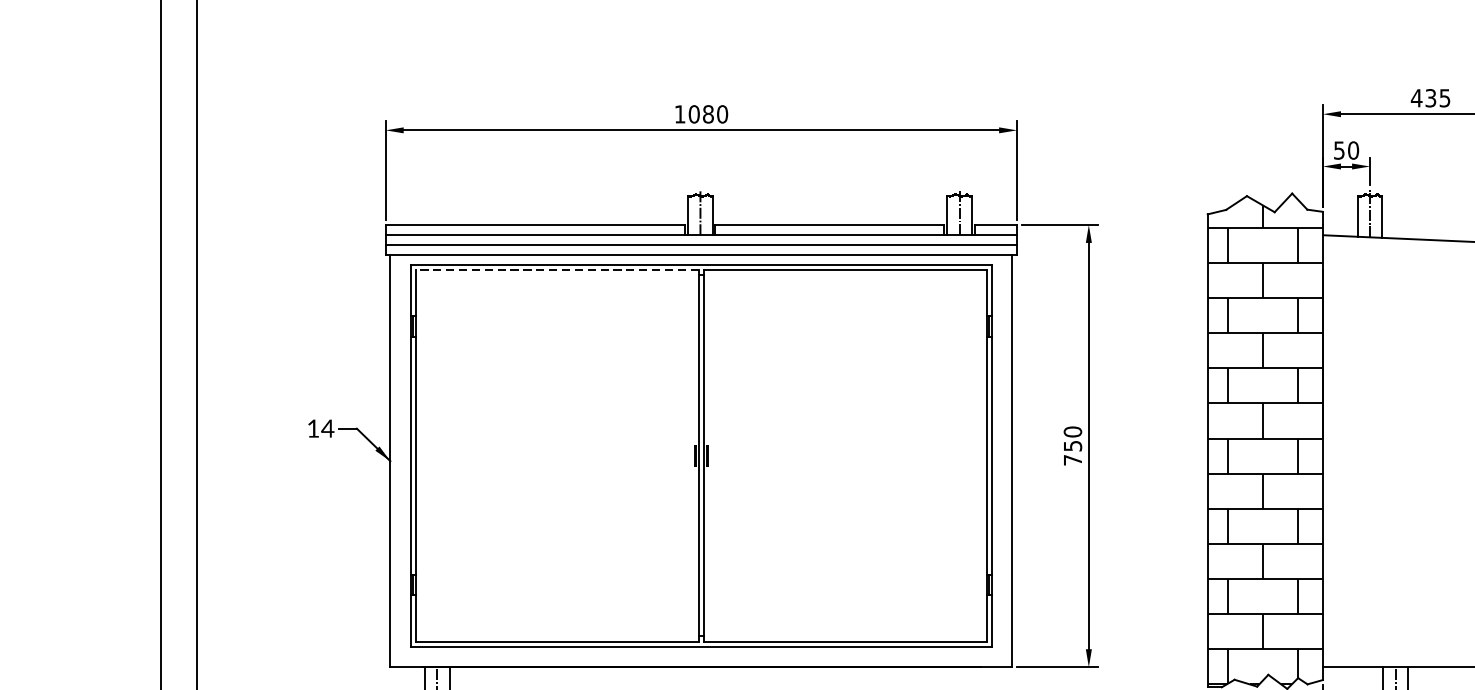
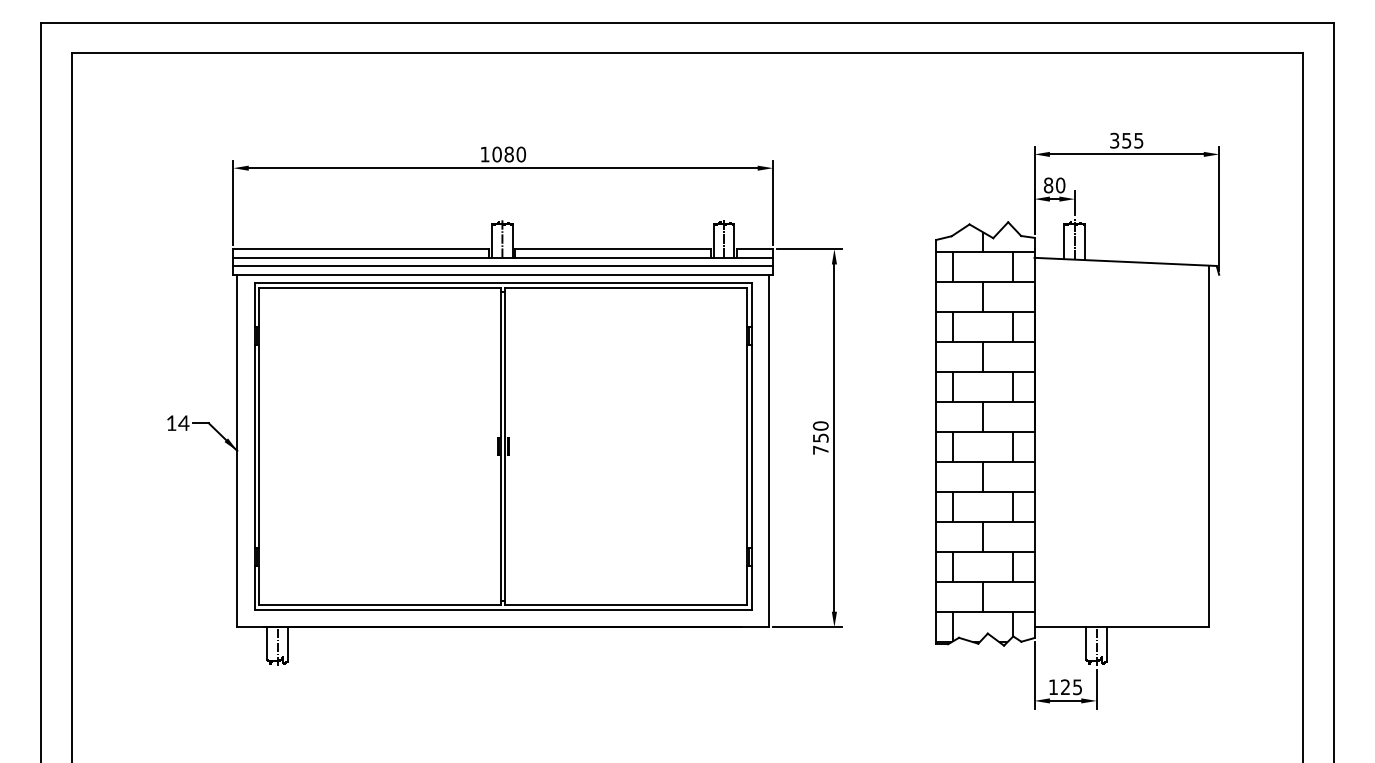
text: (1423, 97) -> (1120, 140), 435 -> 355
text: (1339, 150) -> (1048, 185), 50 -> 80
line: (557, 269) -> (380, 287), dashed -> solid

